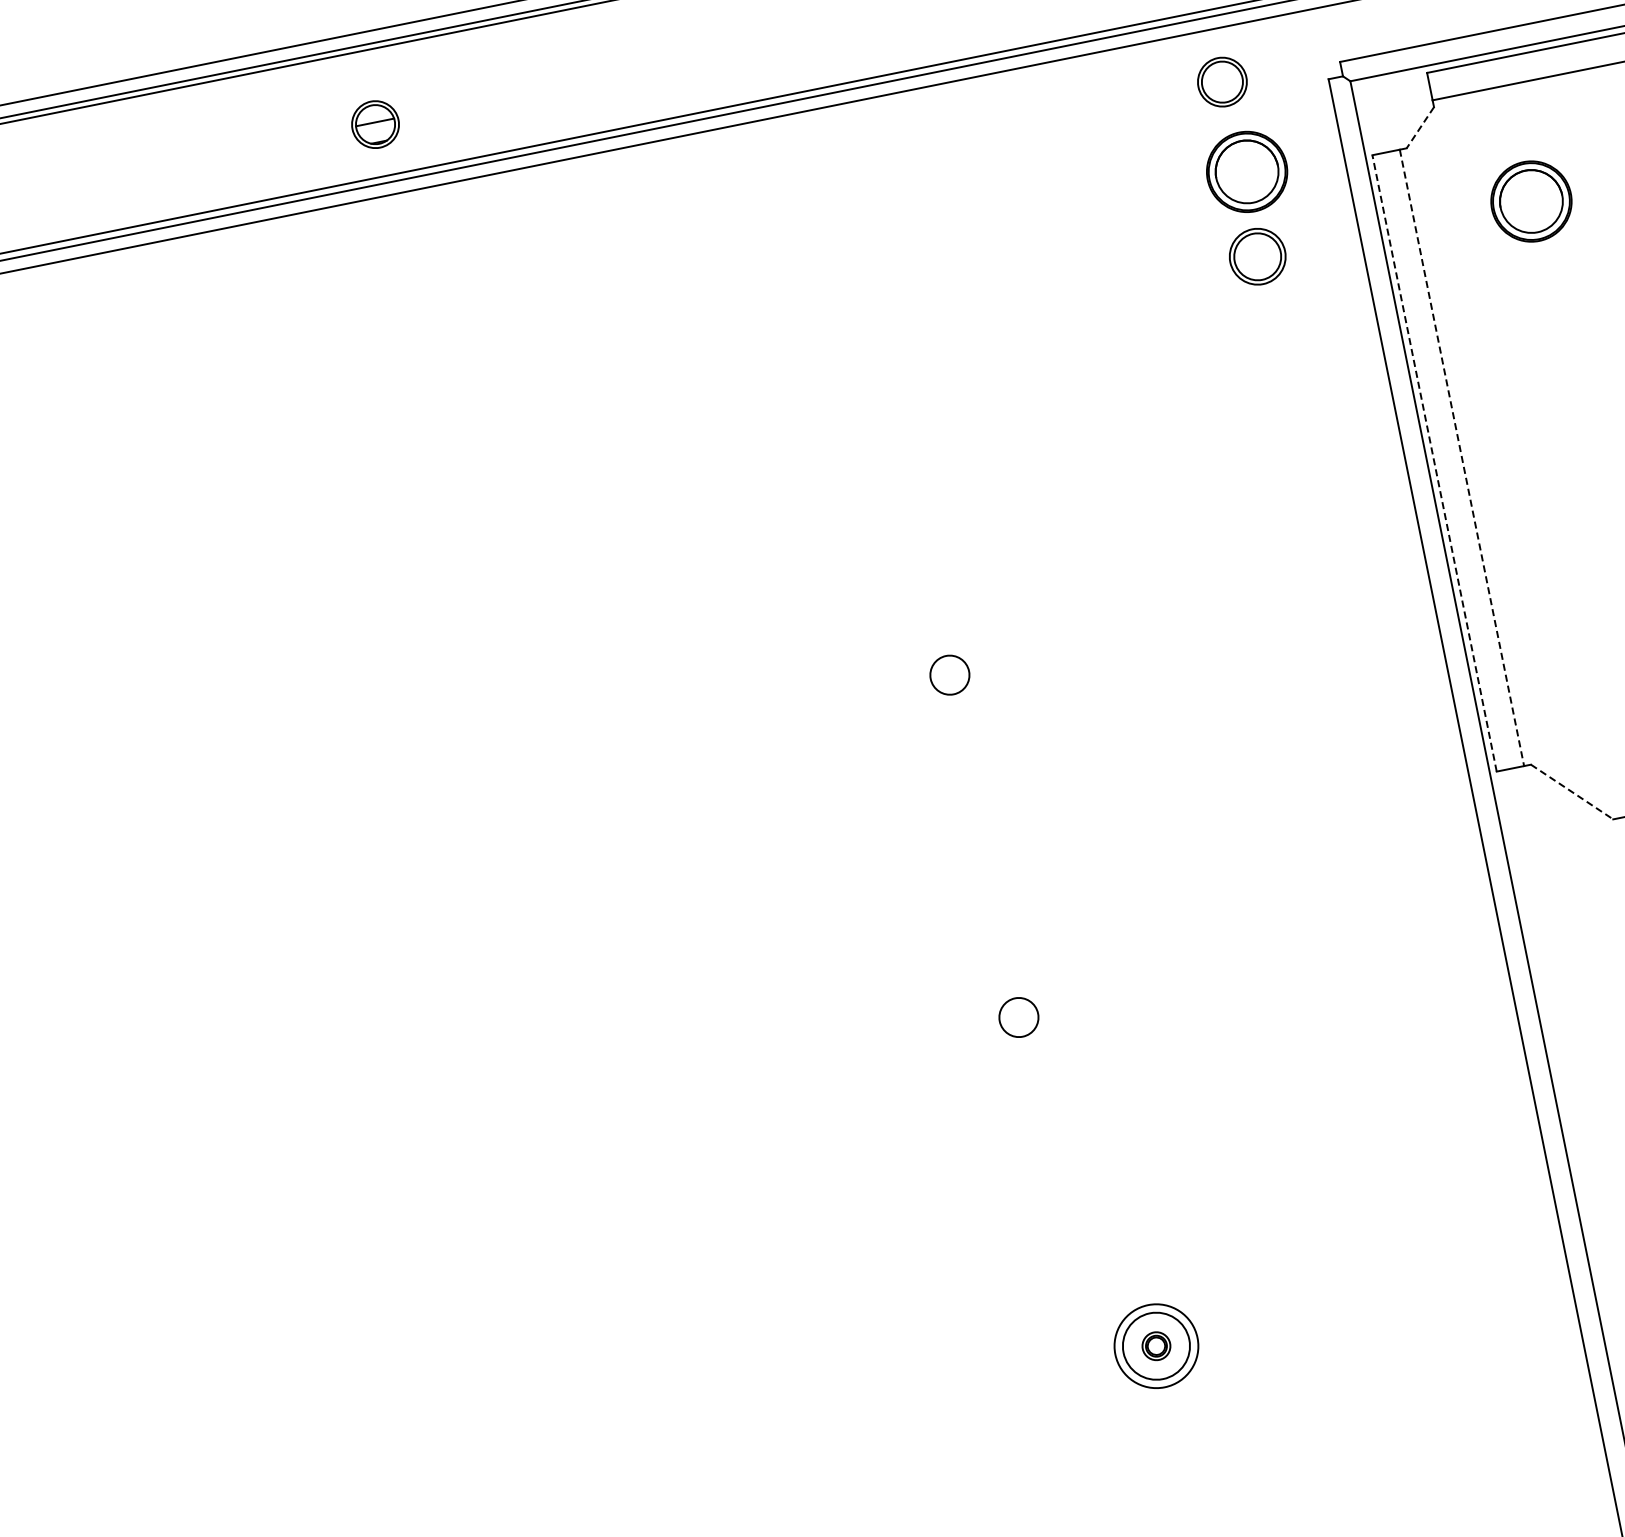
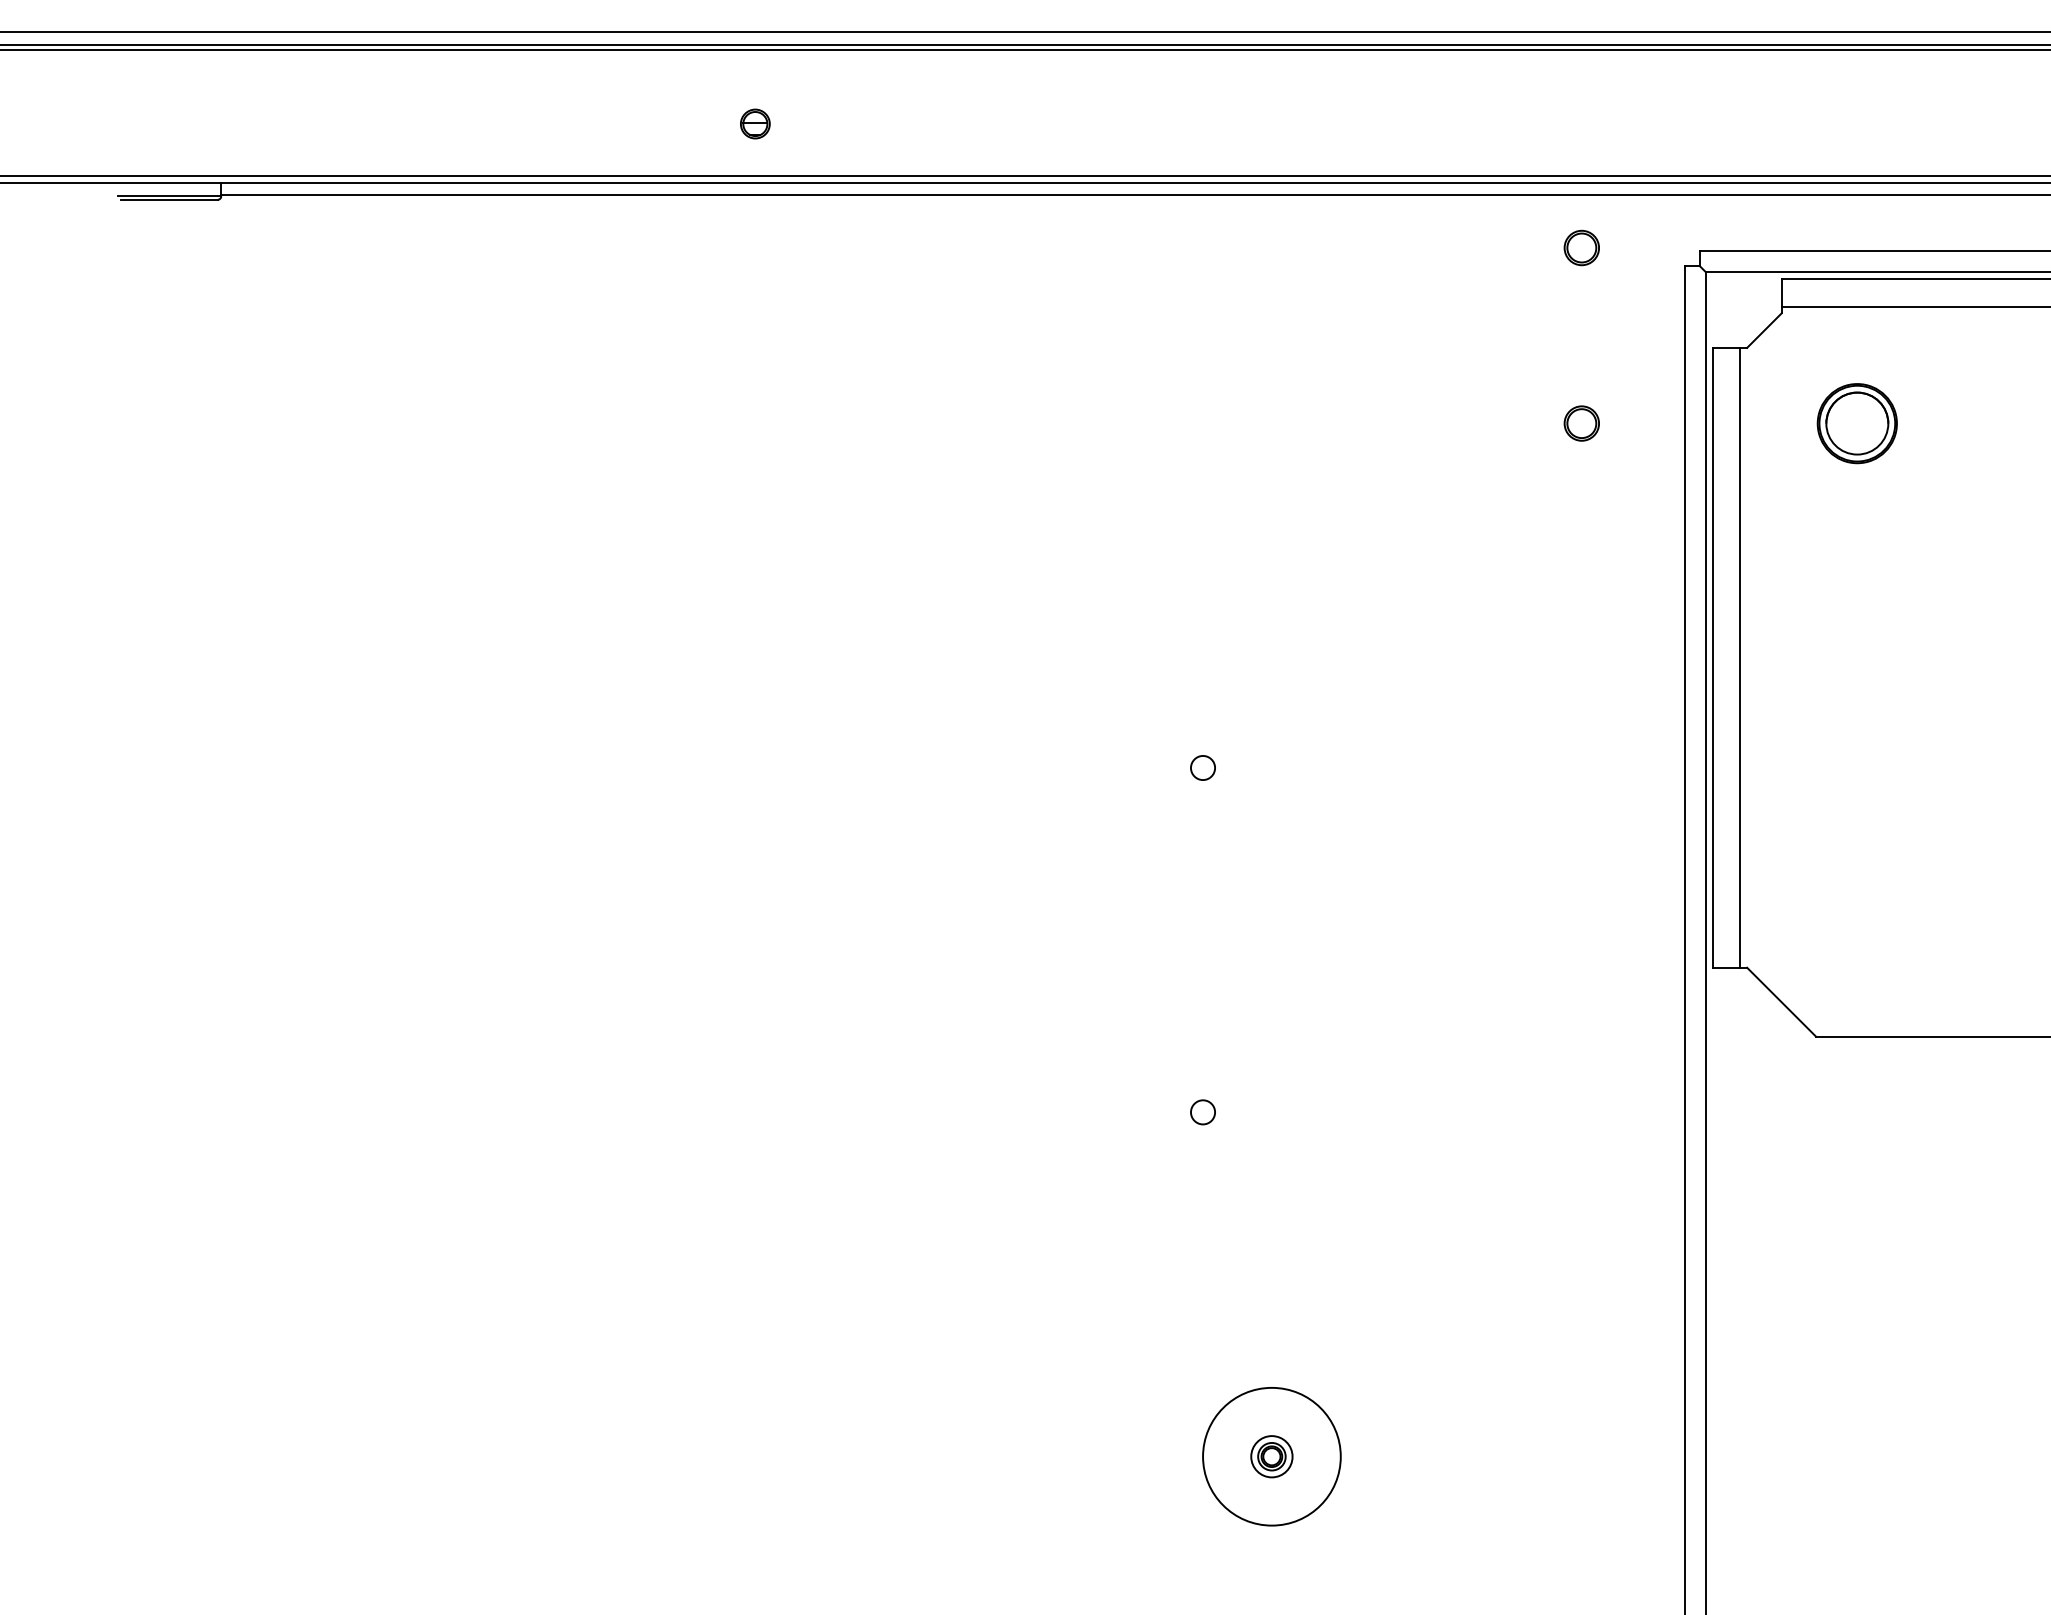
part: (1221, 81) -> (1581, 247), size x0.71
part: (375, 124) -> (755, 123), size x0.62
line: (1420, 128) -> (1764, 331), dashed -> solid
part: (1246, 171) -> (1587, 339), removed
part: (1257, 256) -> (1581, 423), size x0.62
line: (1462, 457) -> (1740, 657), dashed -> solid
line: (1434, 463) -> (1712, 657), dashed -> solid
circle: (949, 674) -> (1202, 767), size x0.62
line: (1572, 792) -> (1781, 1002), dashed -> solid
circle: (1018, 1017) -> (1202, 1112), size x0.62
circle: (1155, 1346) -> (1271, 1456), size x0.62
circle: (1155, 1346) -> (1271, 1456), size x1.67

